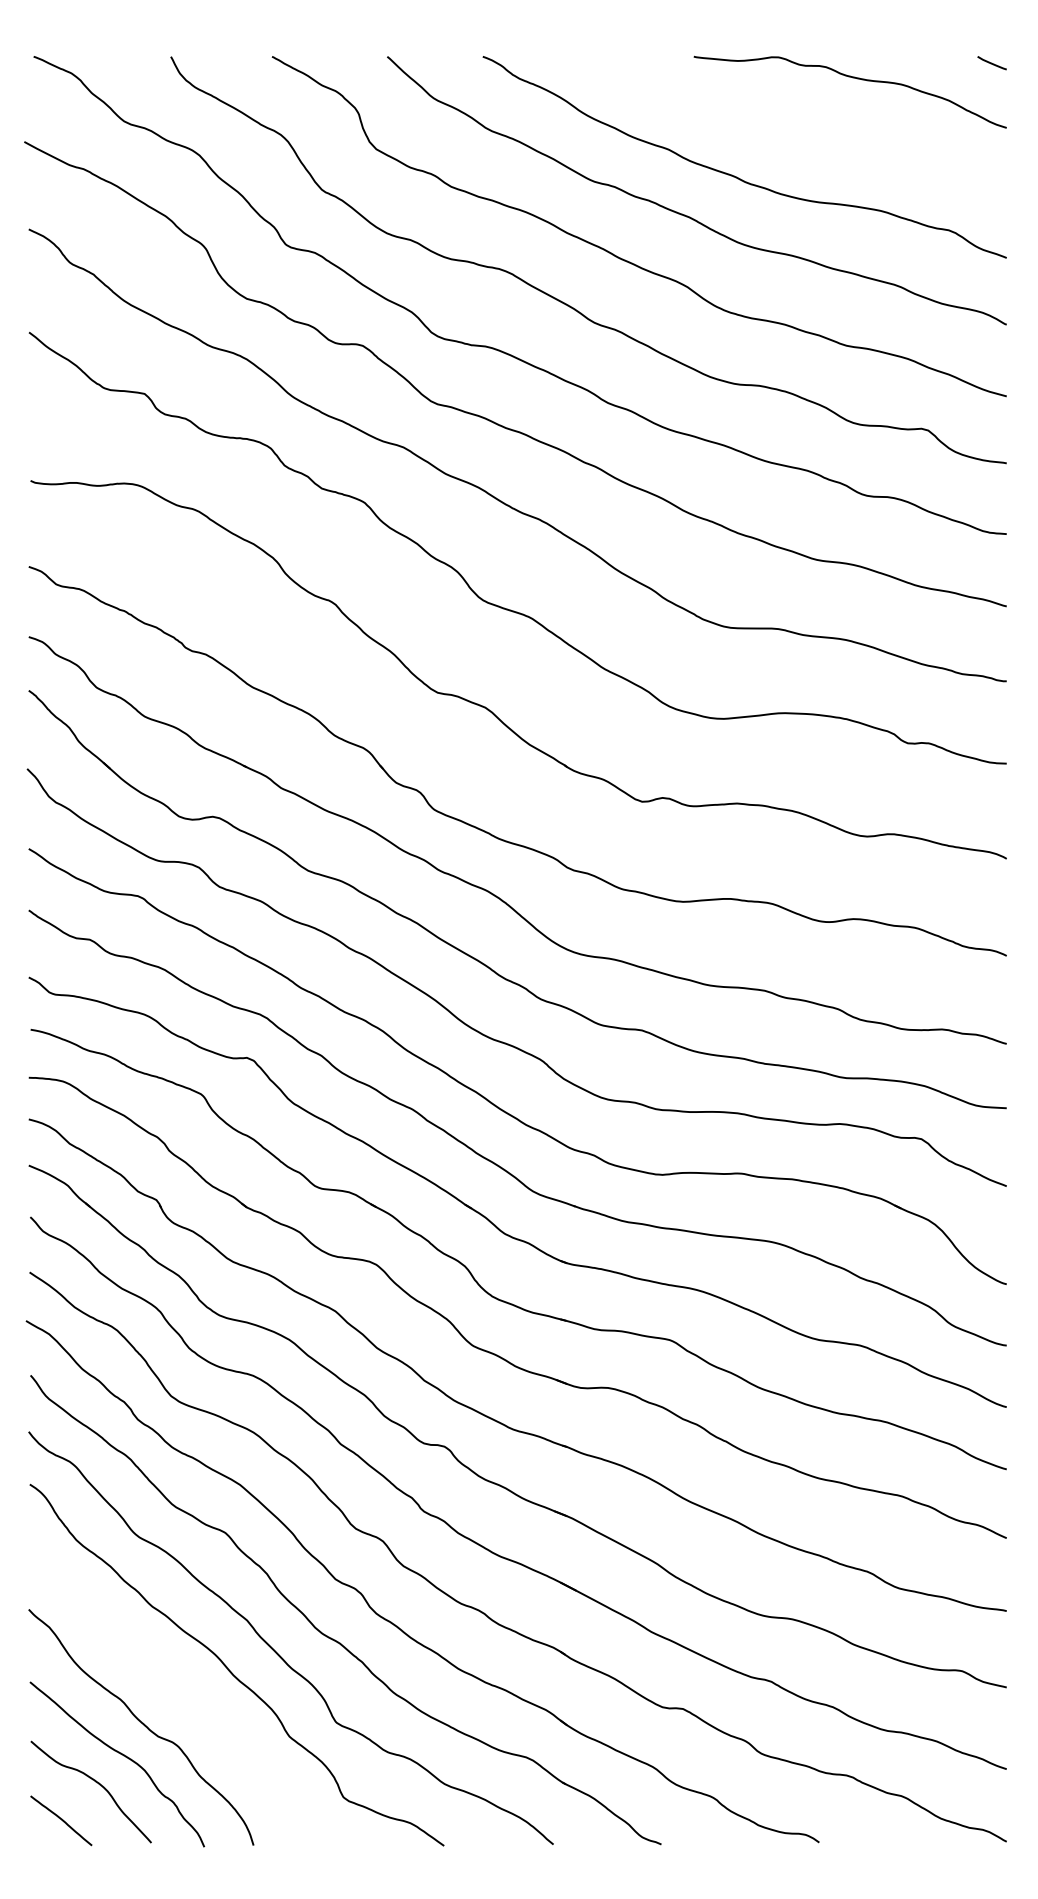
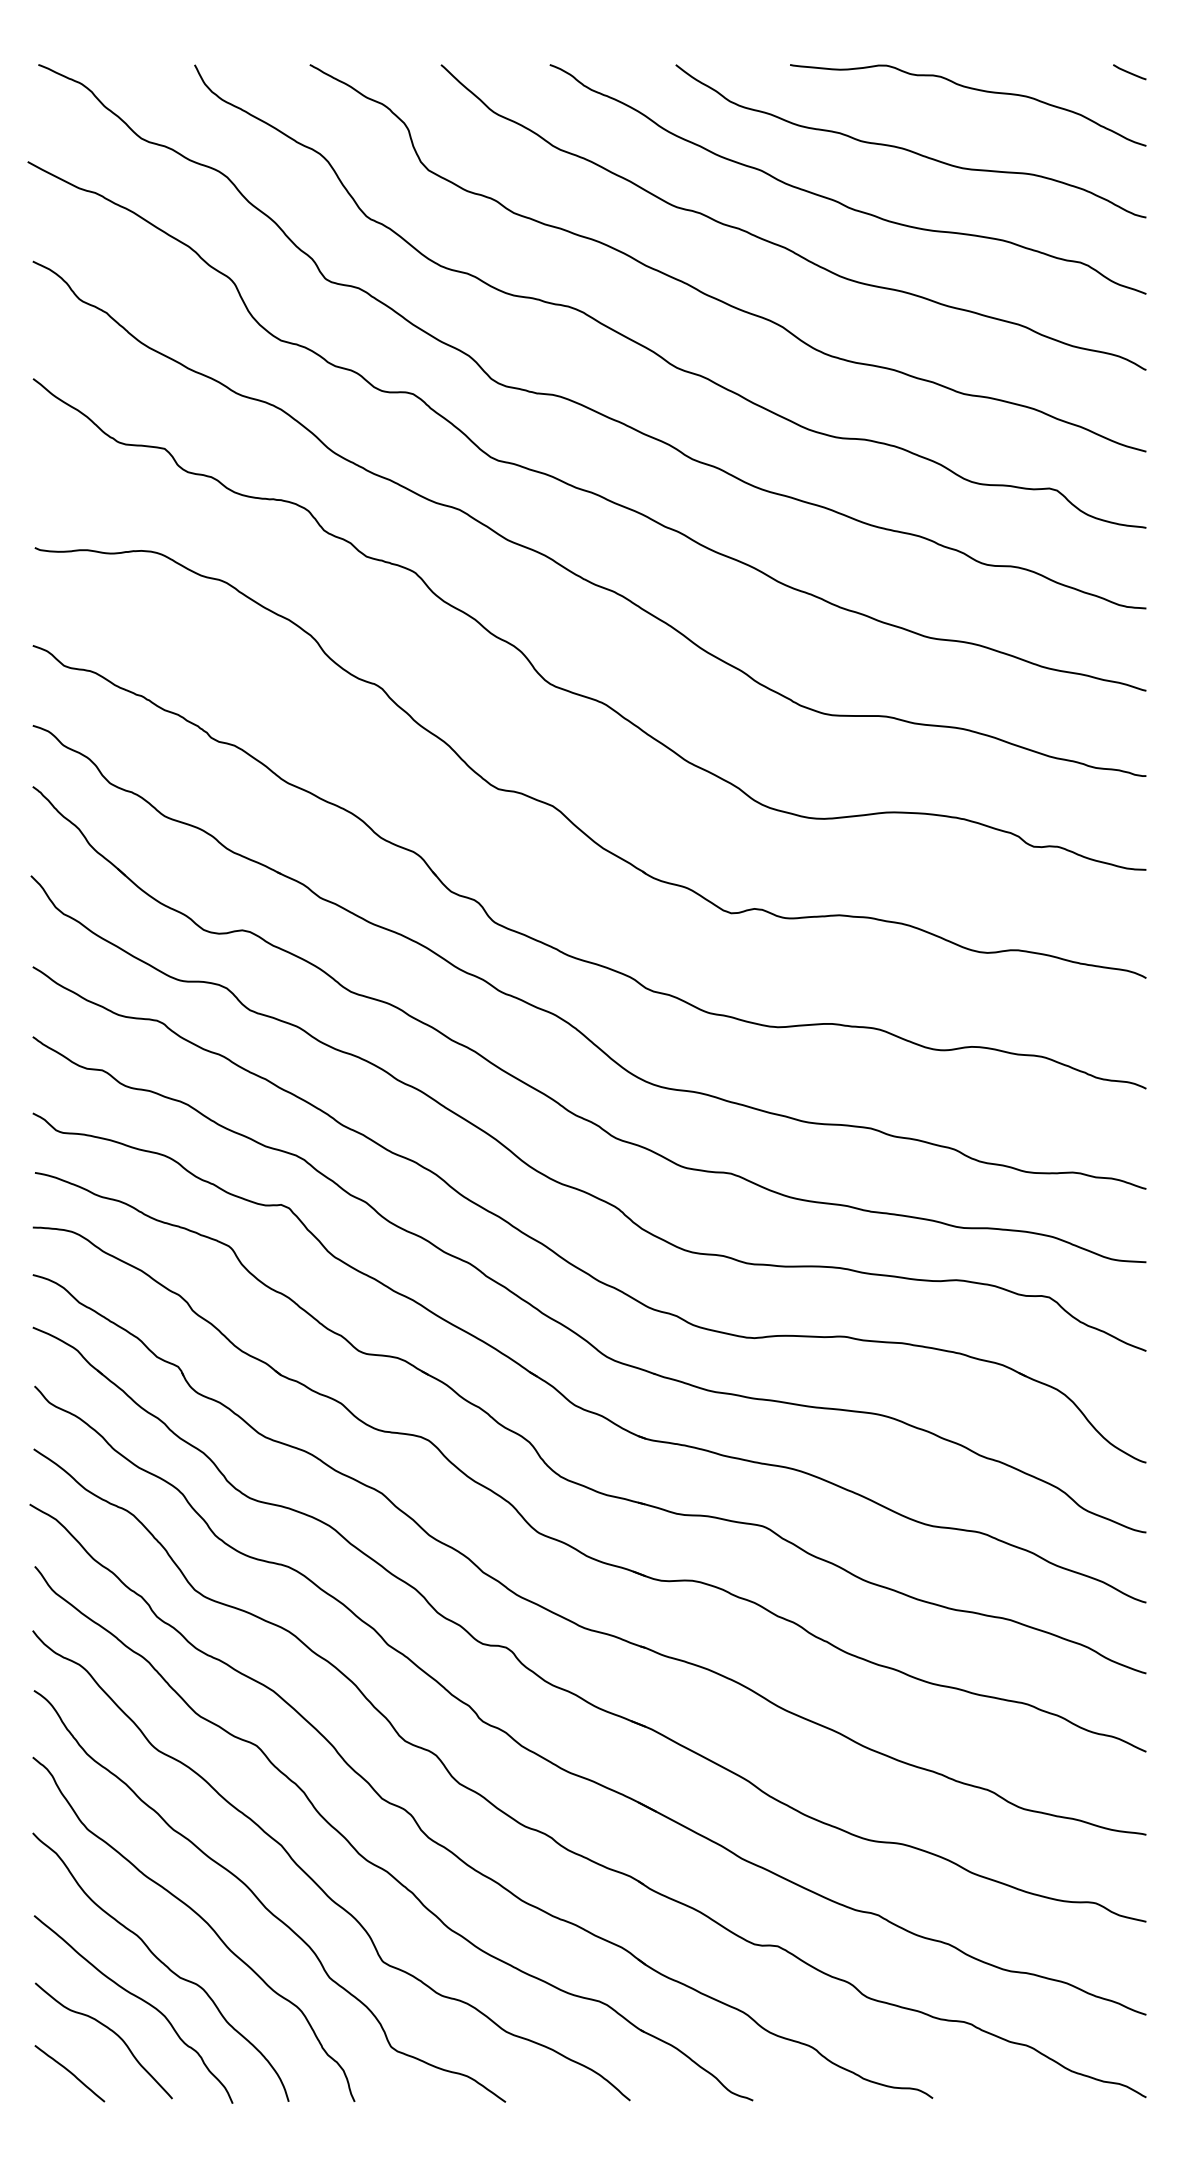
curve: (796, 130) -> (906, 148), added
curve: (176, 1685) -> (201, 1919), added

